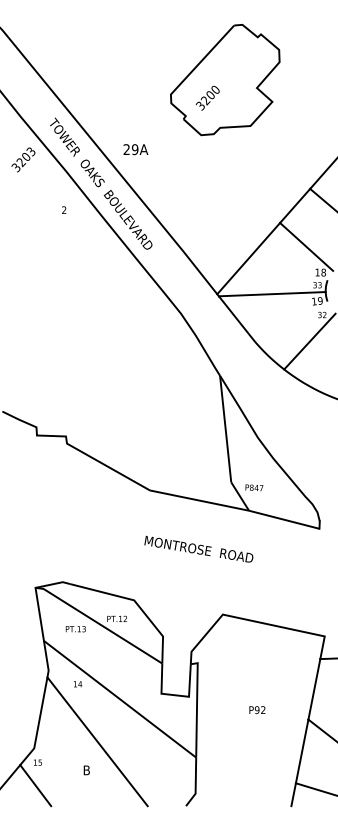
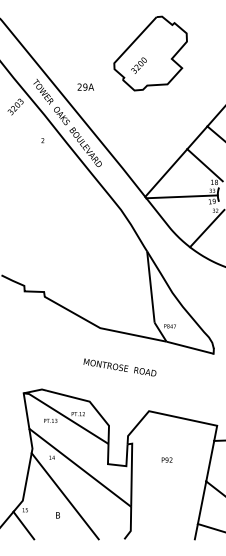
text: (135, 148) -> (85, 86), moved
text: (198, 549) -> (119, 367), moved
text: (256, 709) -> (166, 459), moved

